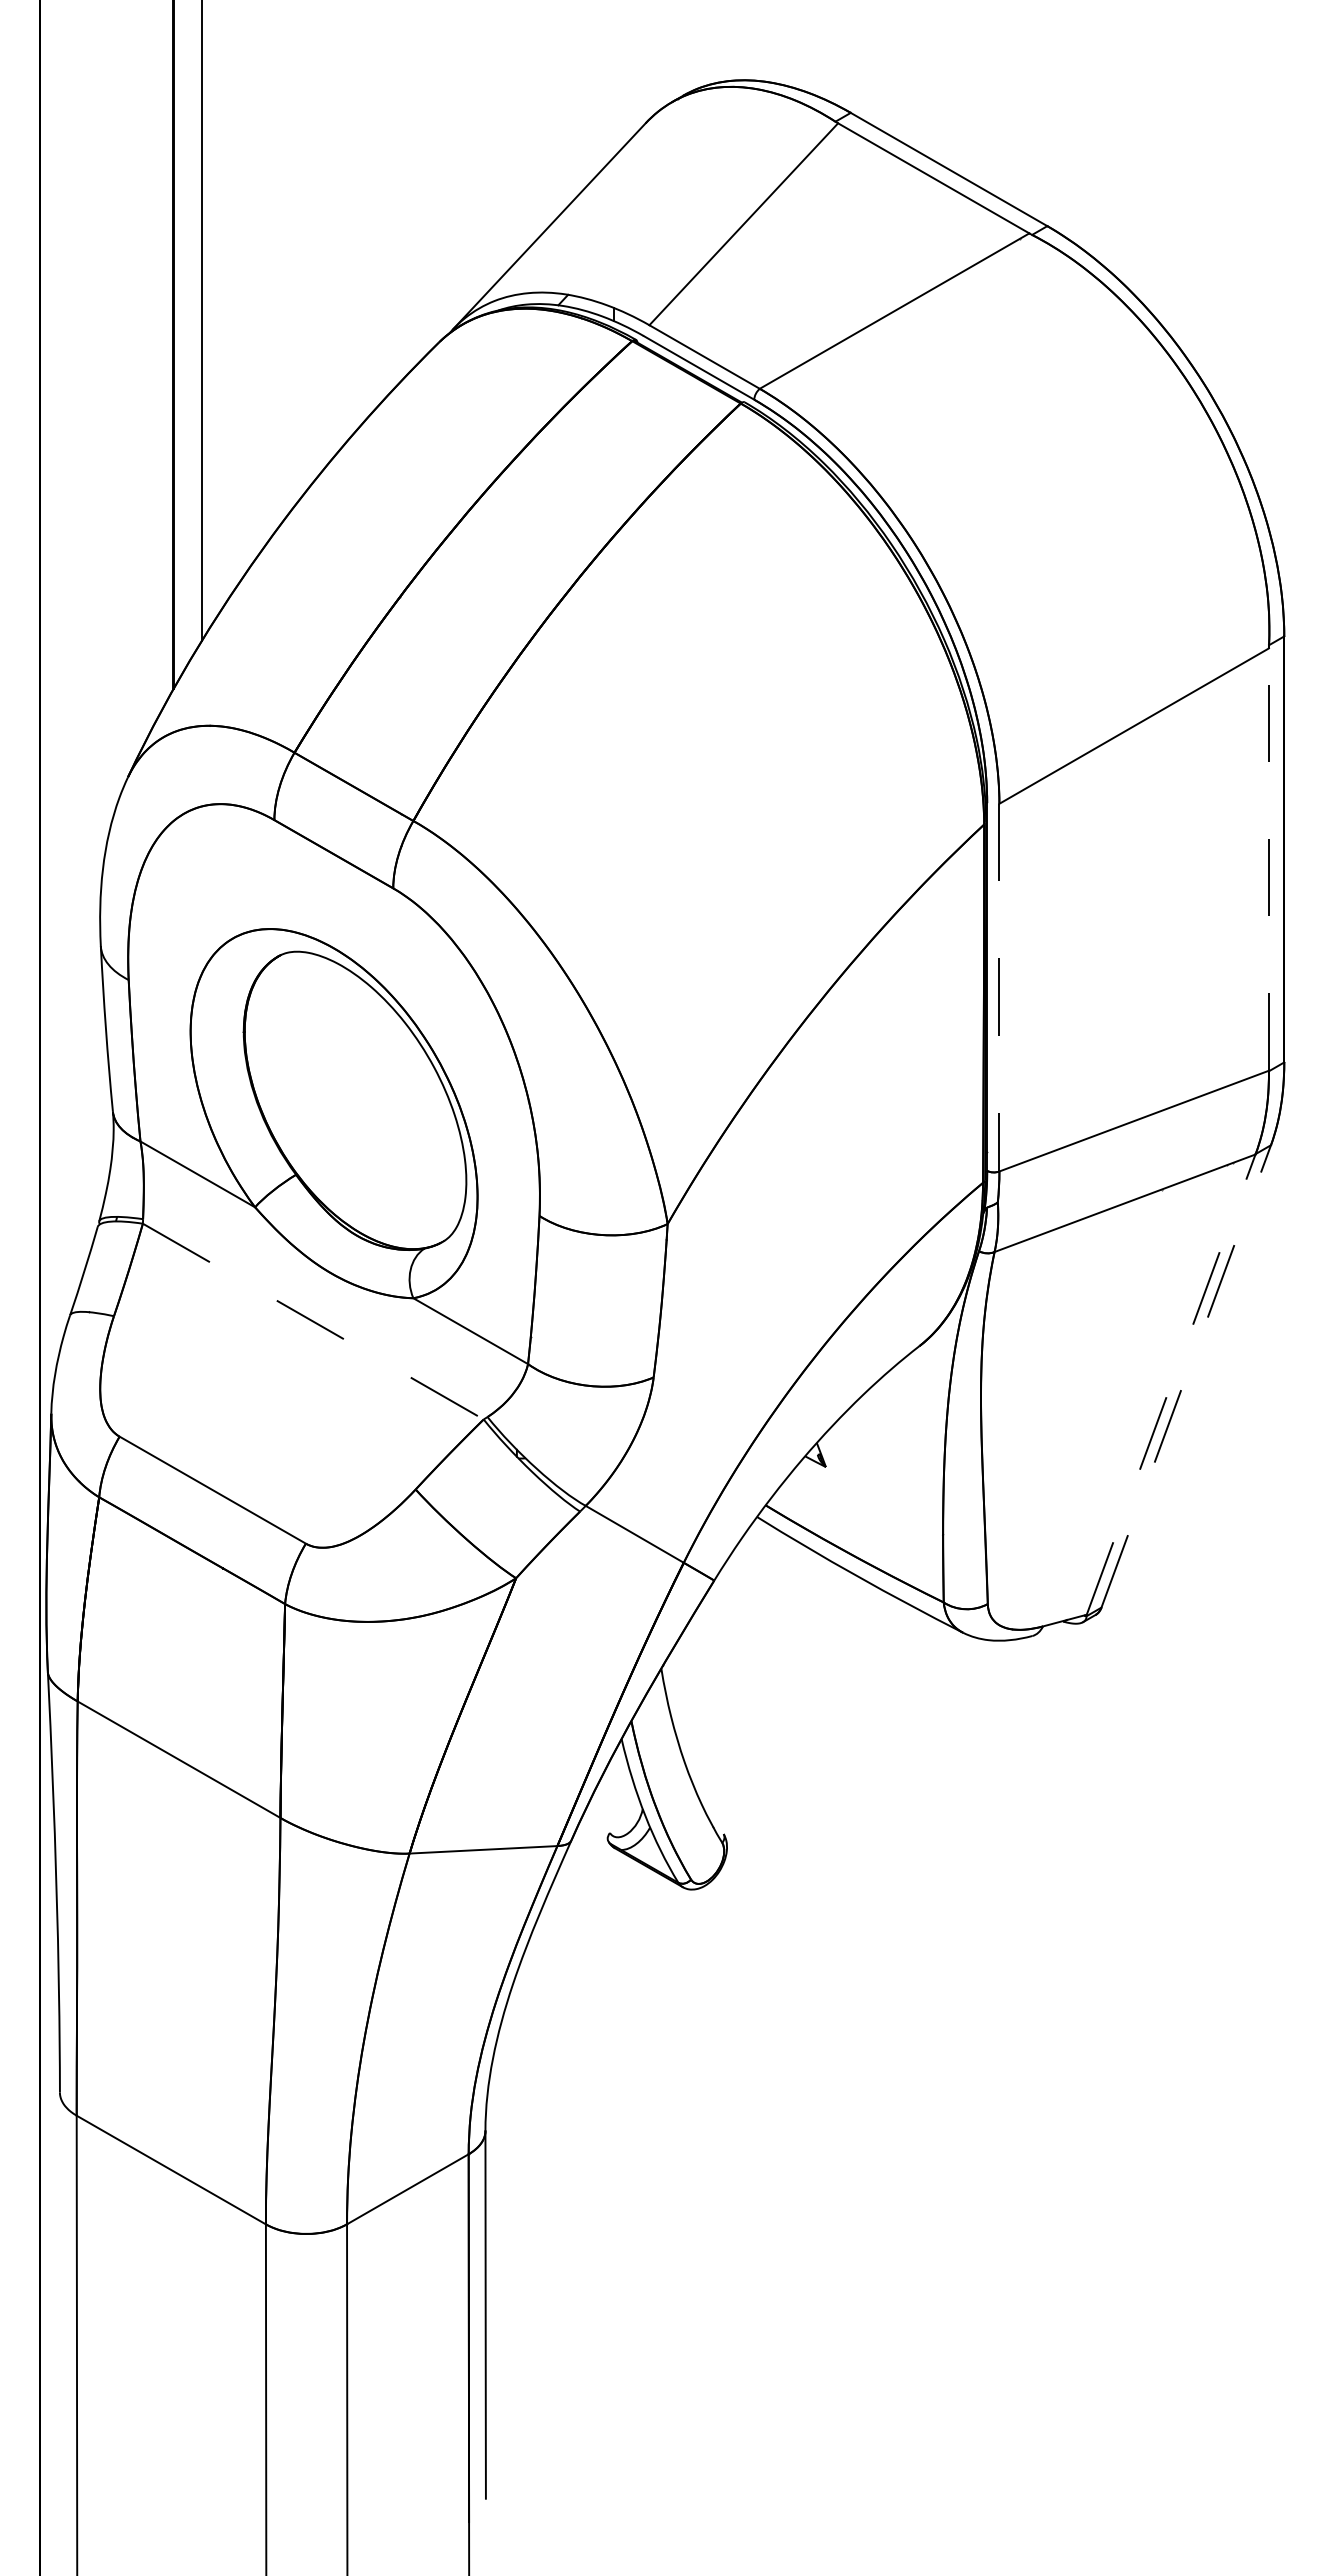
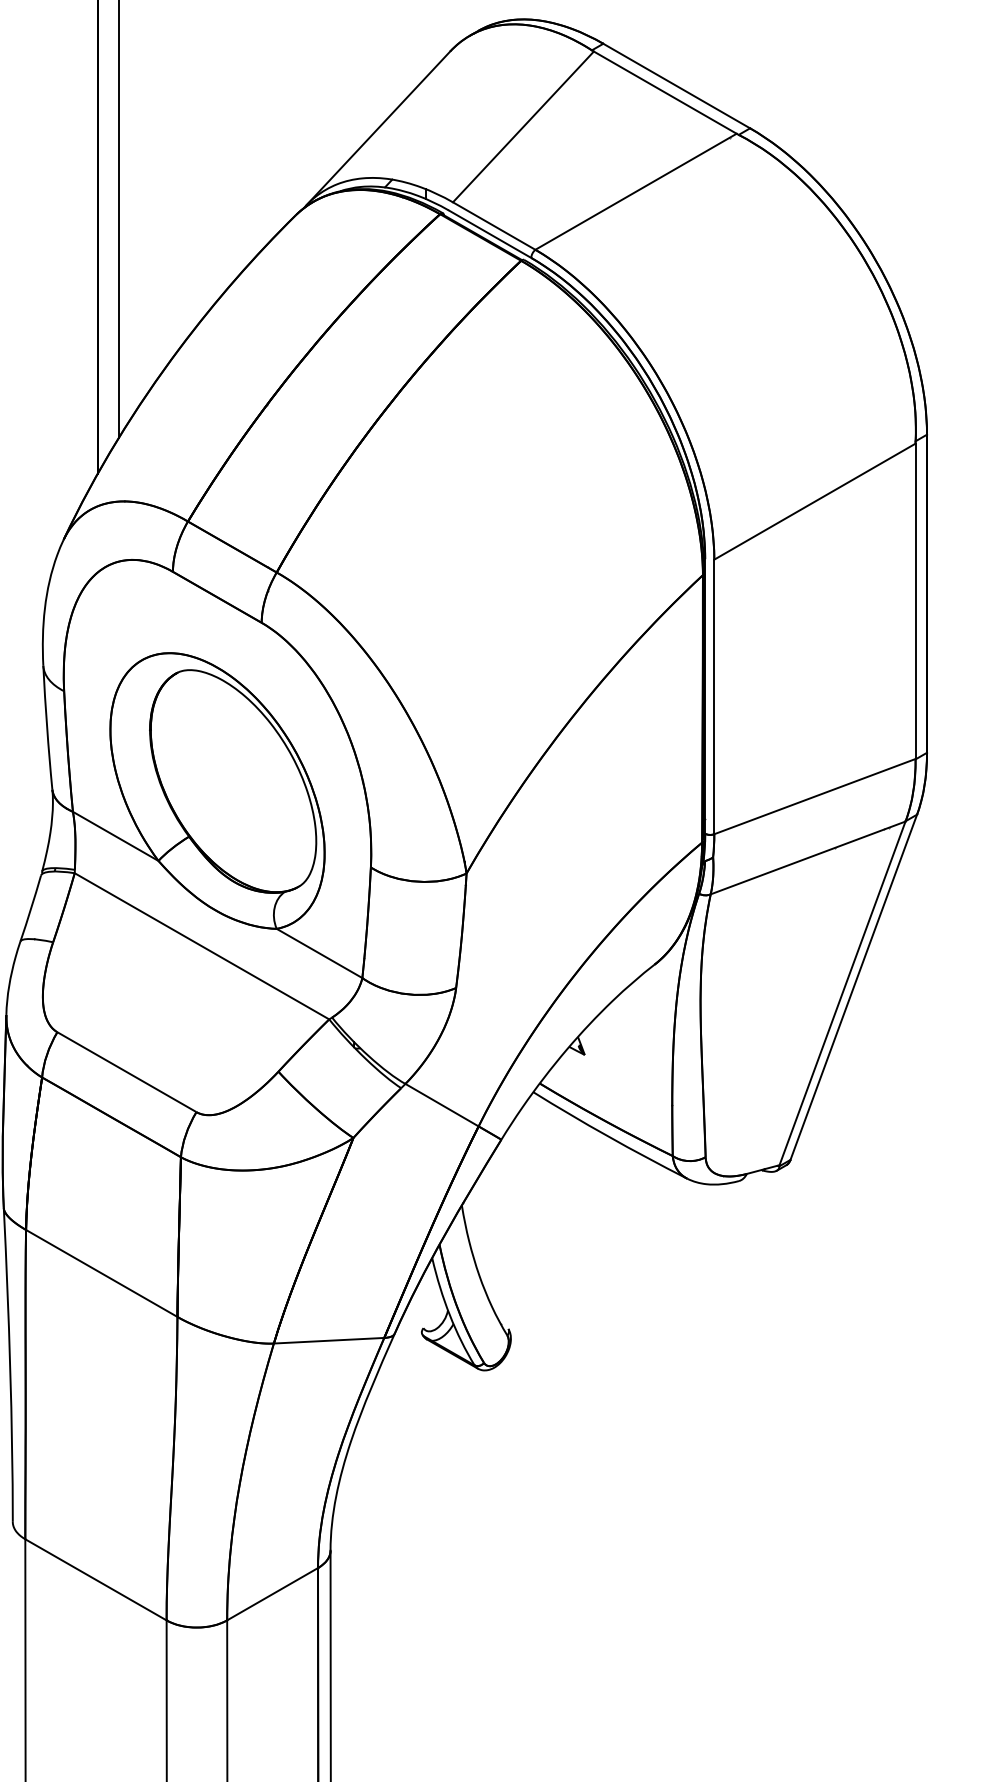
line: (1268, 859) -> (915, 601), dashed -> solid
line: (999, 987) -> (714, 696), dashed -> solid
line: (313, 1321) -> (202, 946), dashed -> solid
line: (1186, 1375) -> (854, 986), dashed -> solid
line: (1171, 1384) -> (842, 993), dashed -> solid

